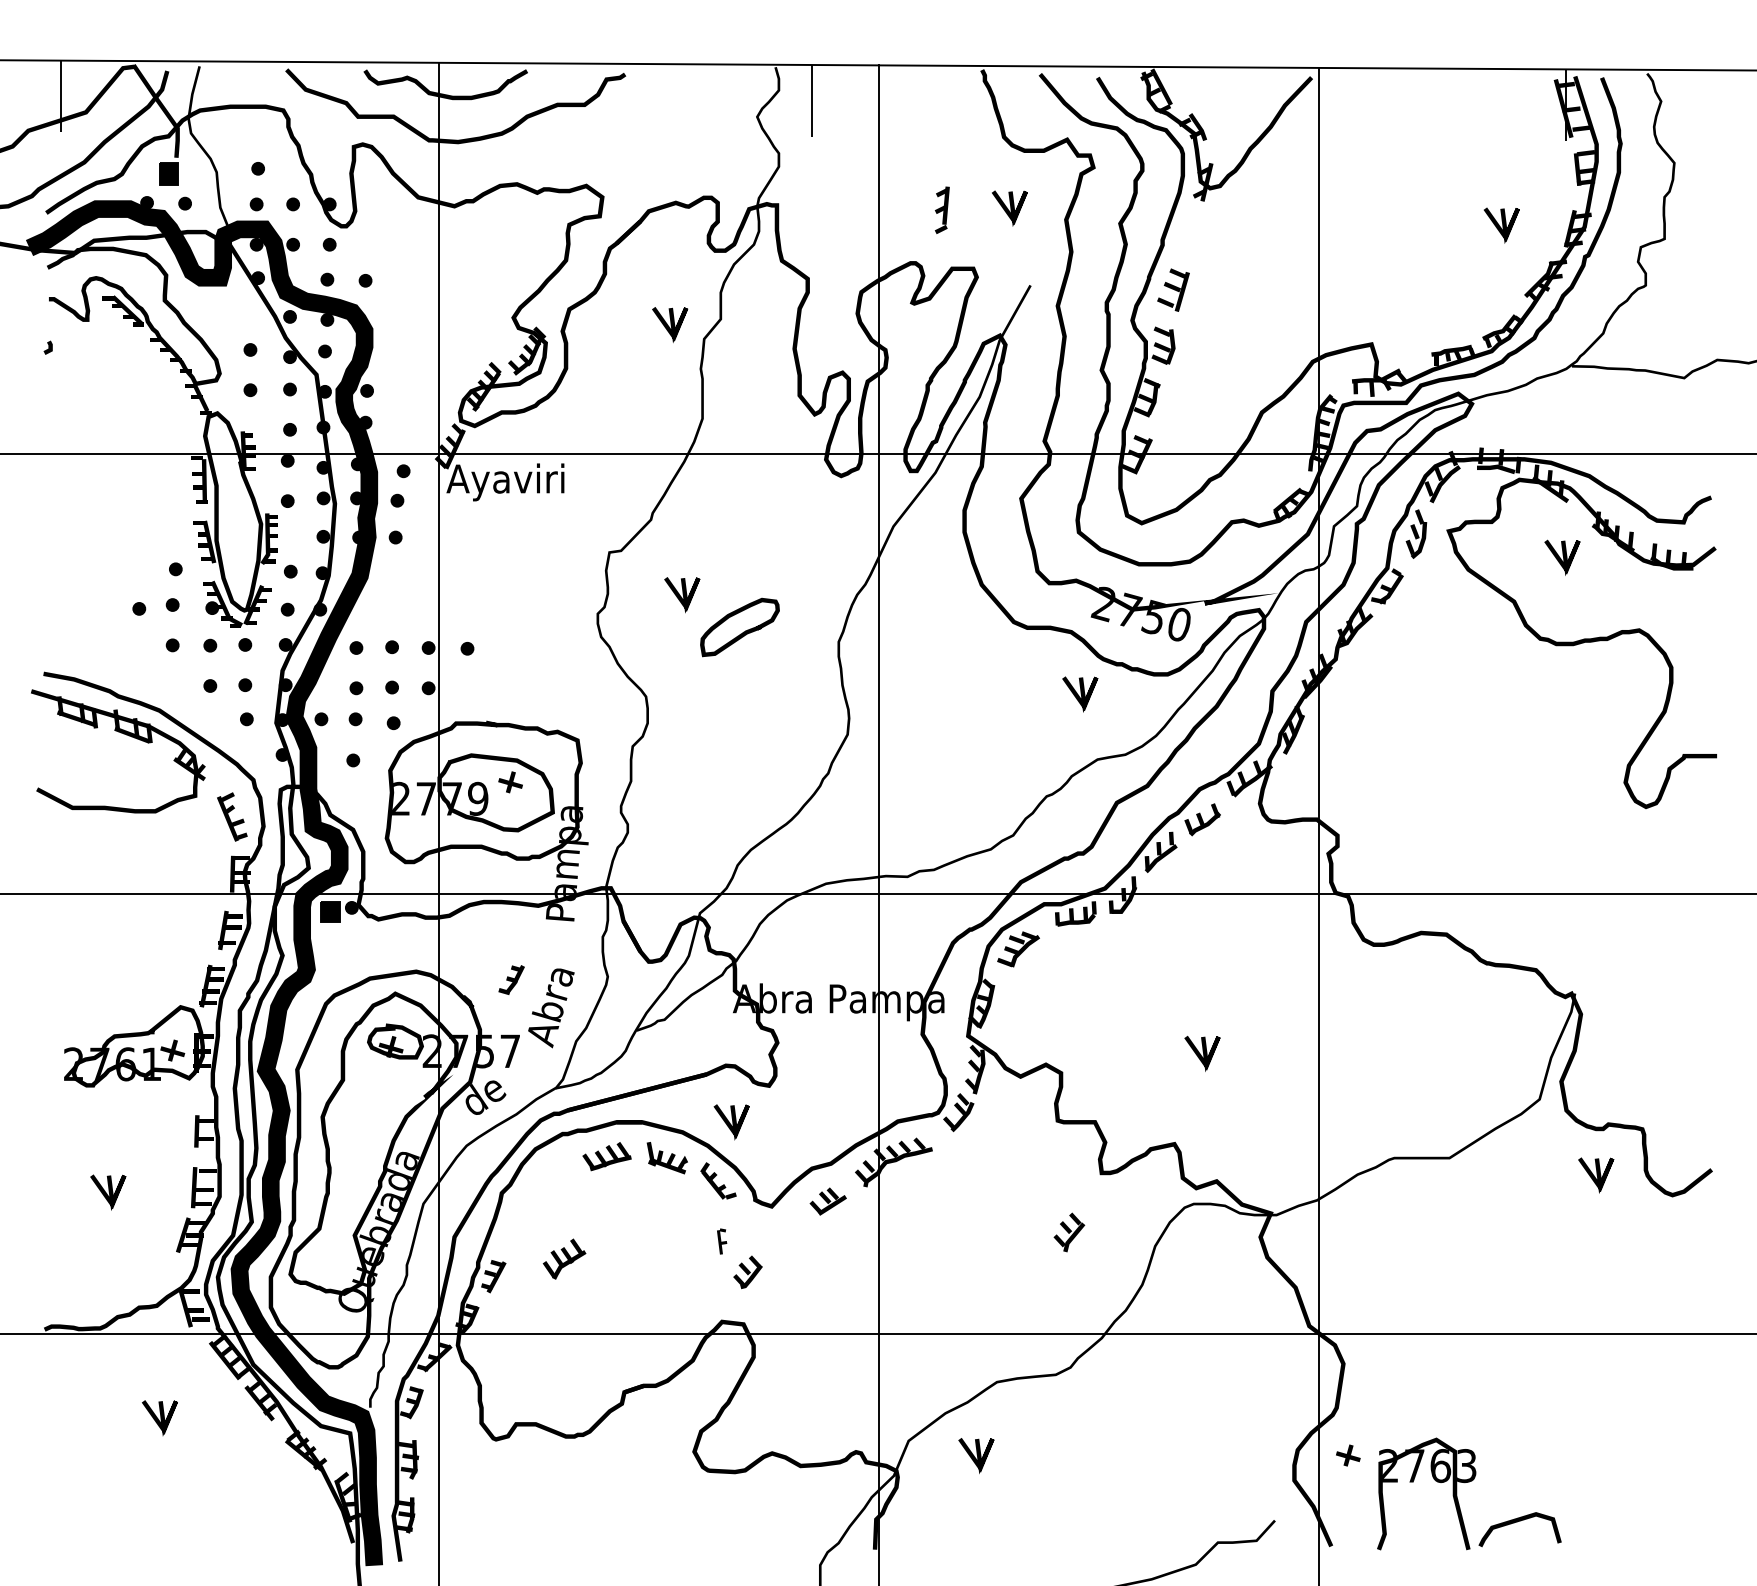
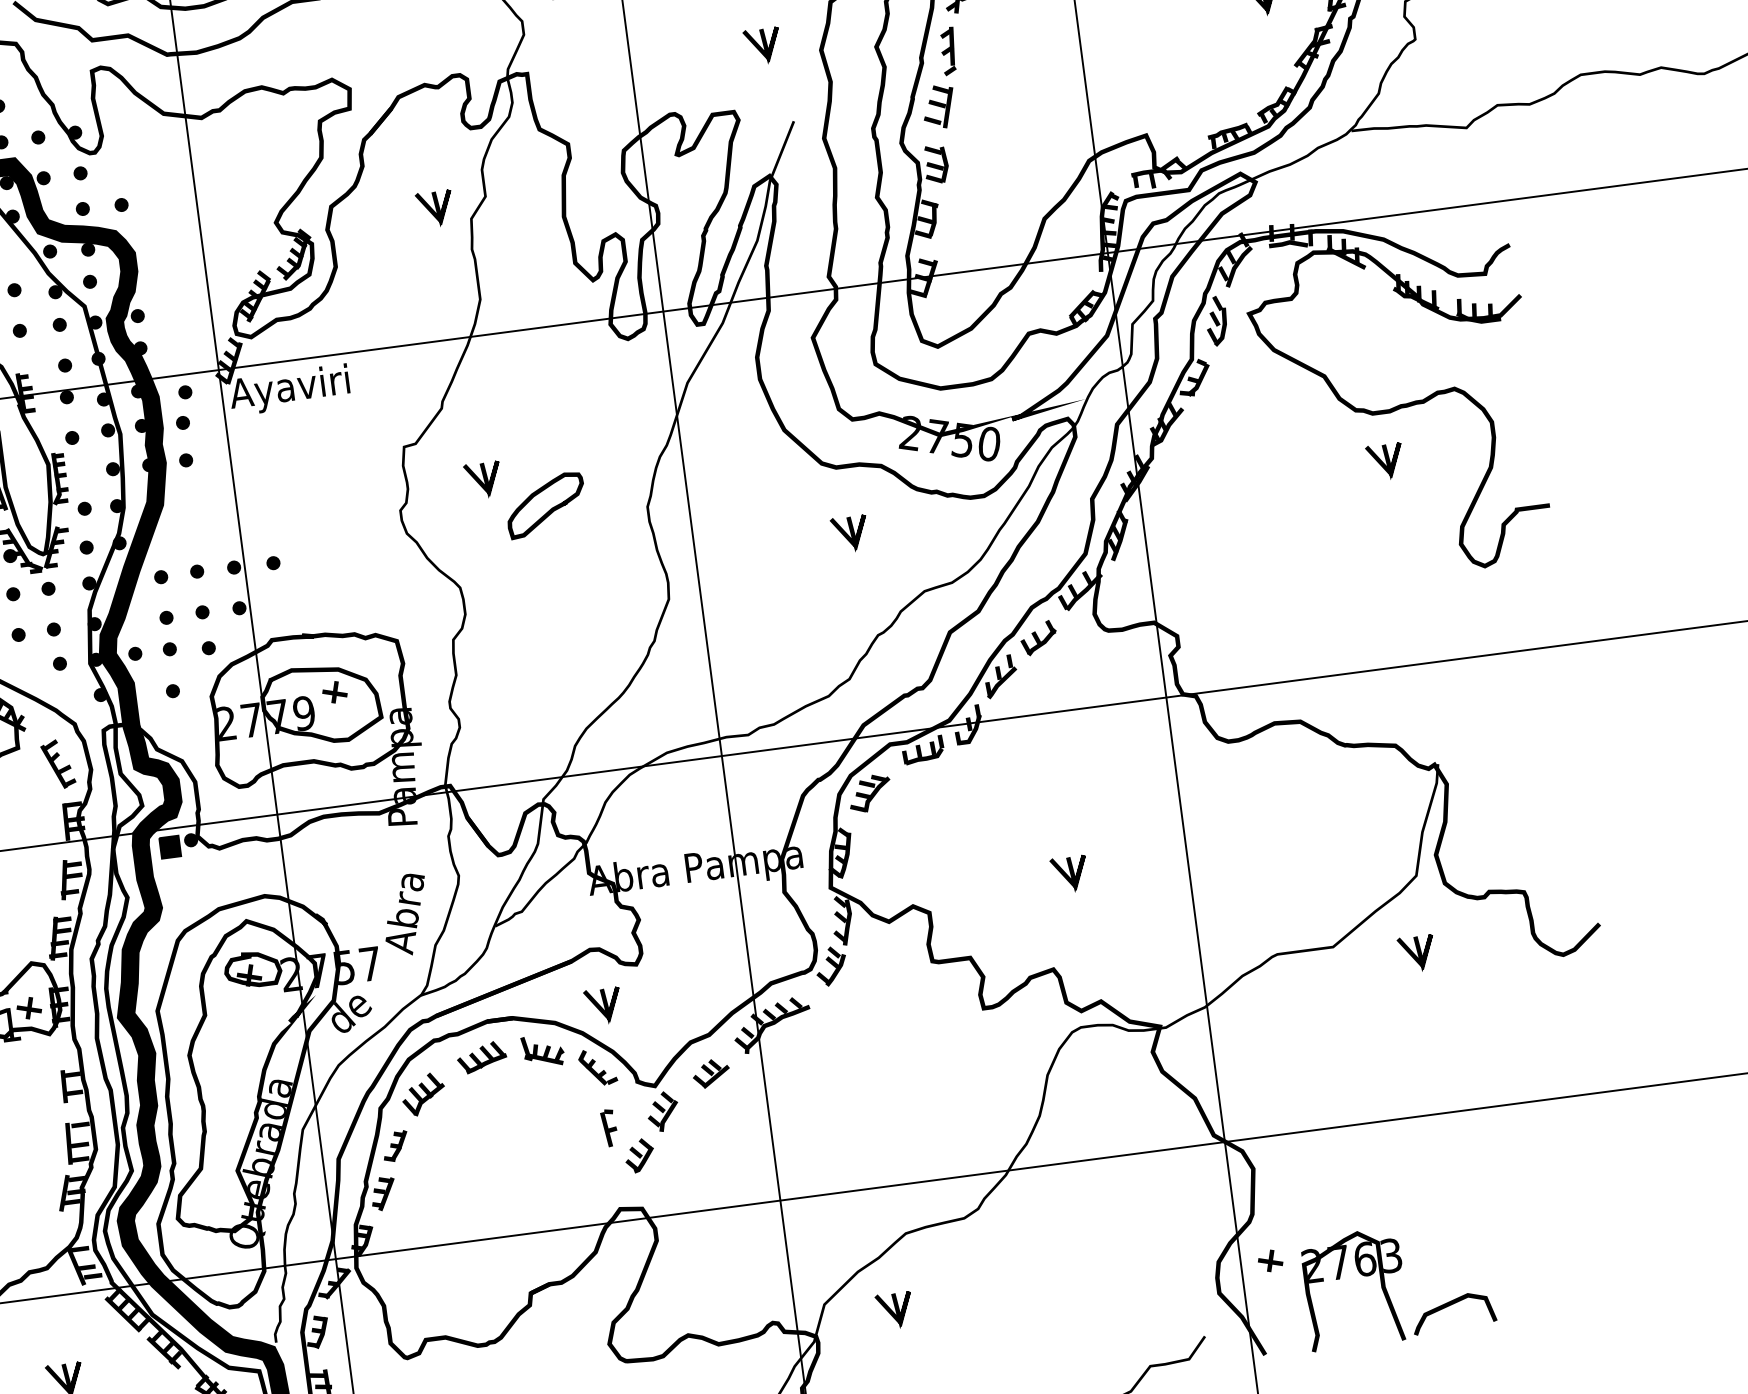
part: (942, 209) -> (948, 50), moved
line: (1563, 557) -> (1386, 461), moved
line: (1080, 694) -> (850, 534), moved
part: (511, 979) -> (395, 1145), moved
line: (1596, 1175) -> (1417, 953), moved
part: (1069, 1232) -> (663, 1111), moved
part: (721, 1241) -> (608, 1128), size x1.43
part: (564, 1258) -> (423, 1093), moved

